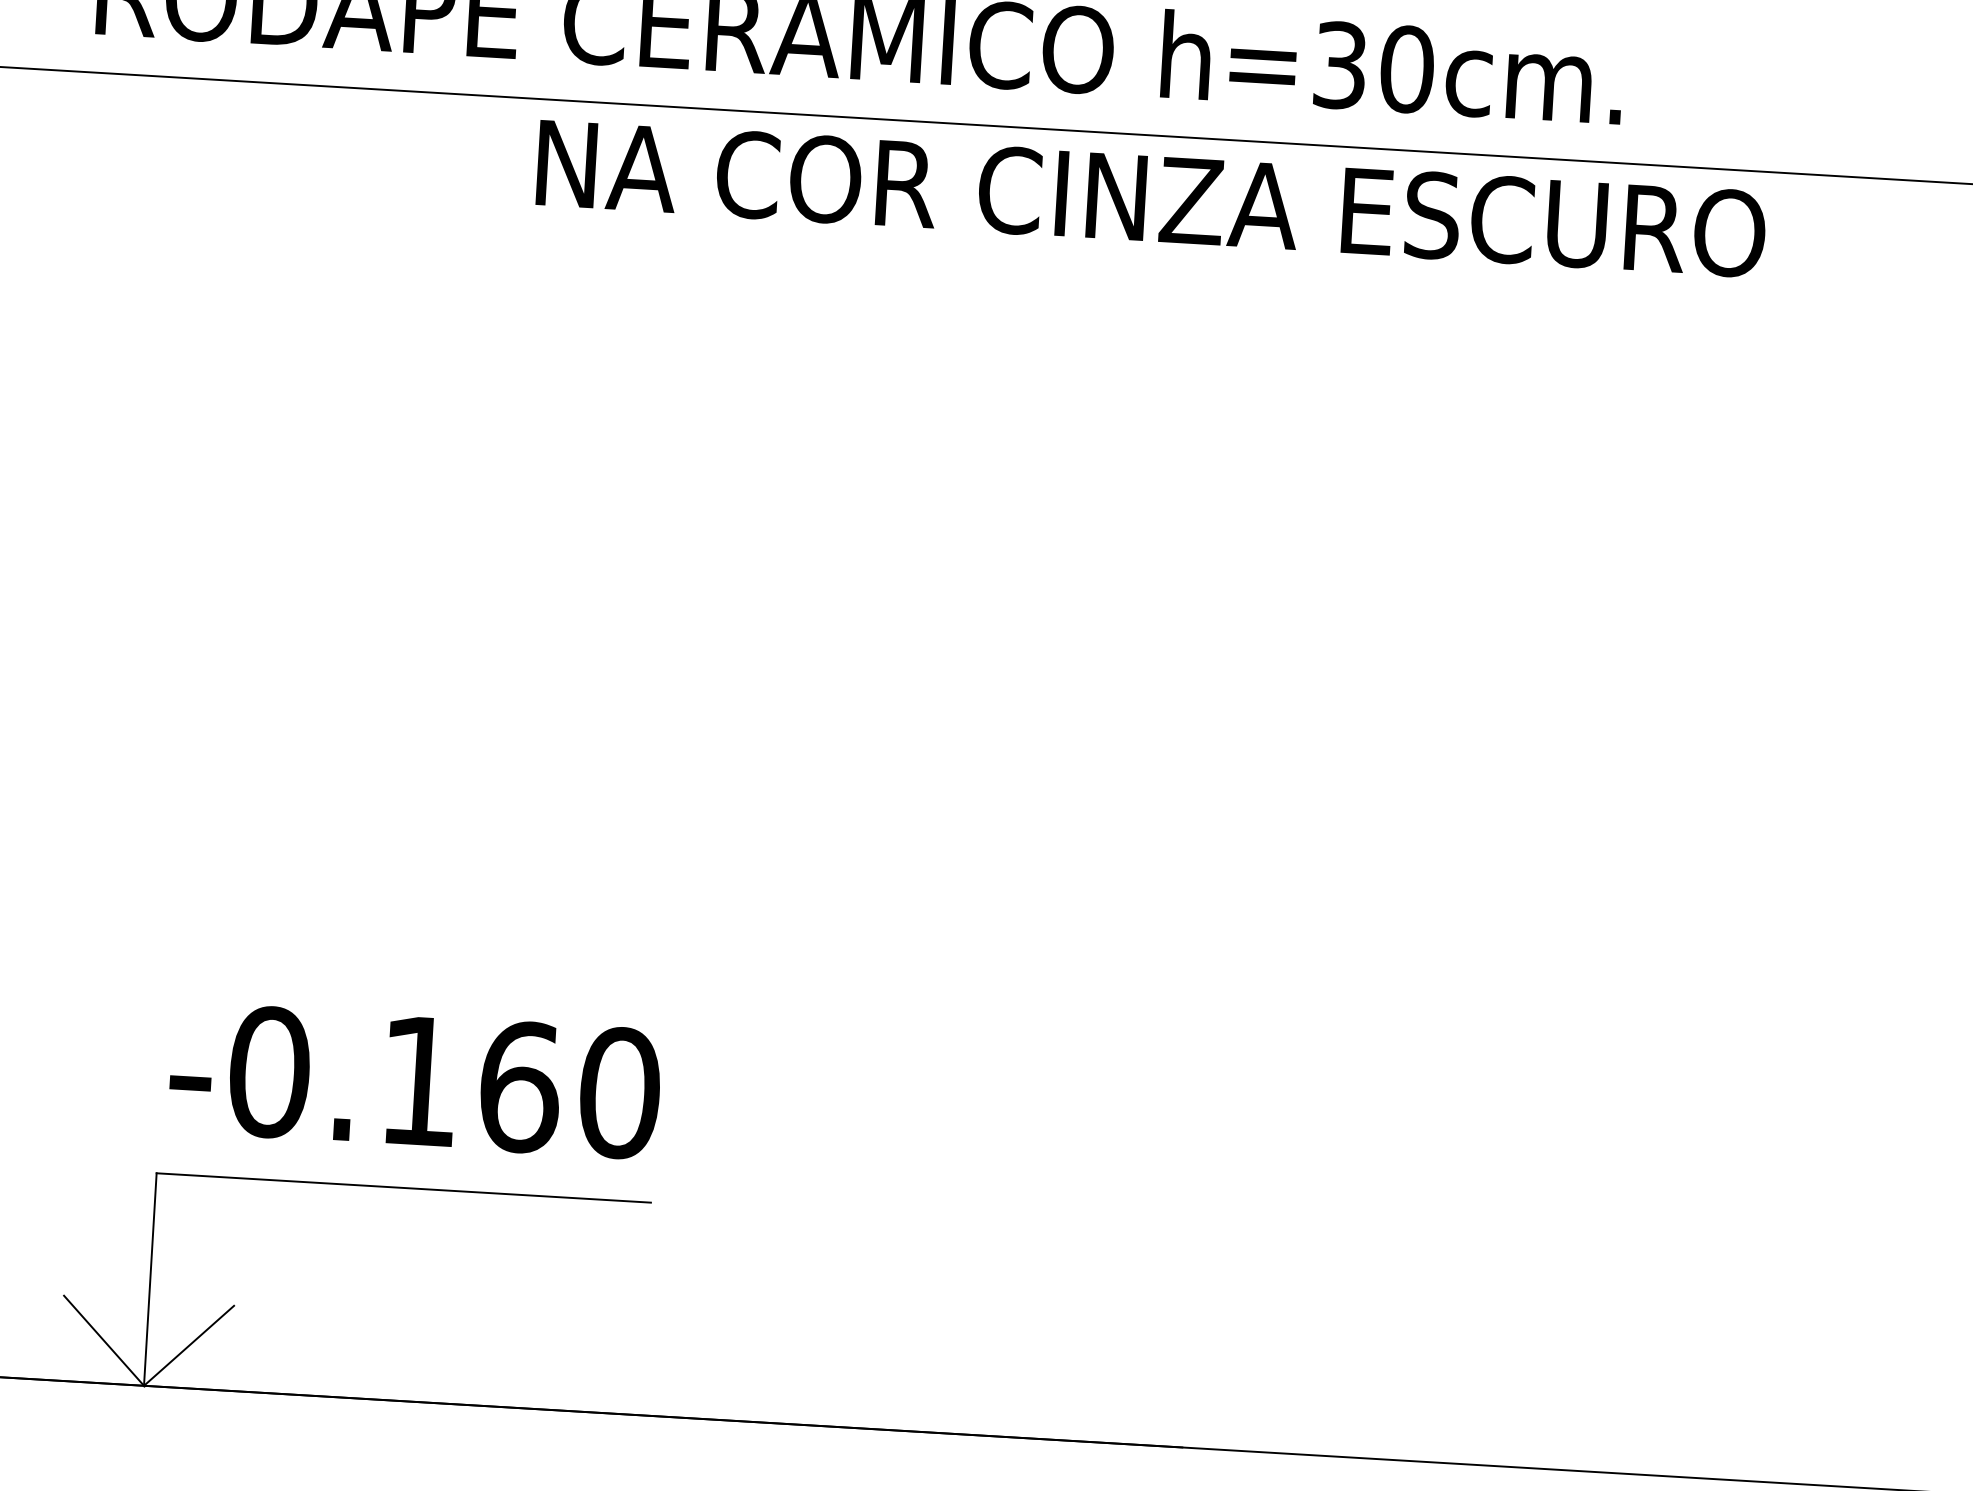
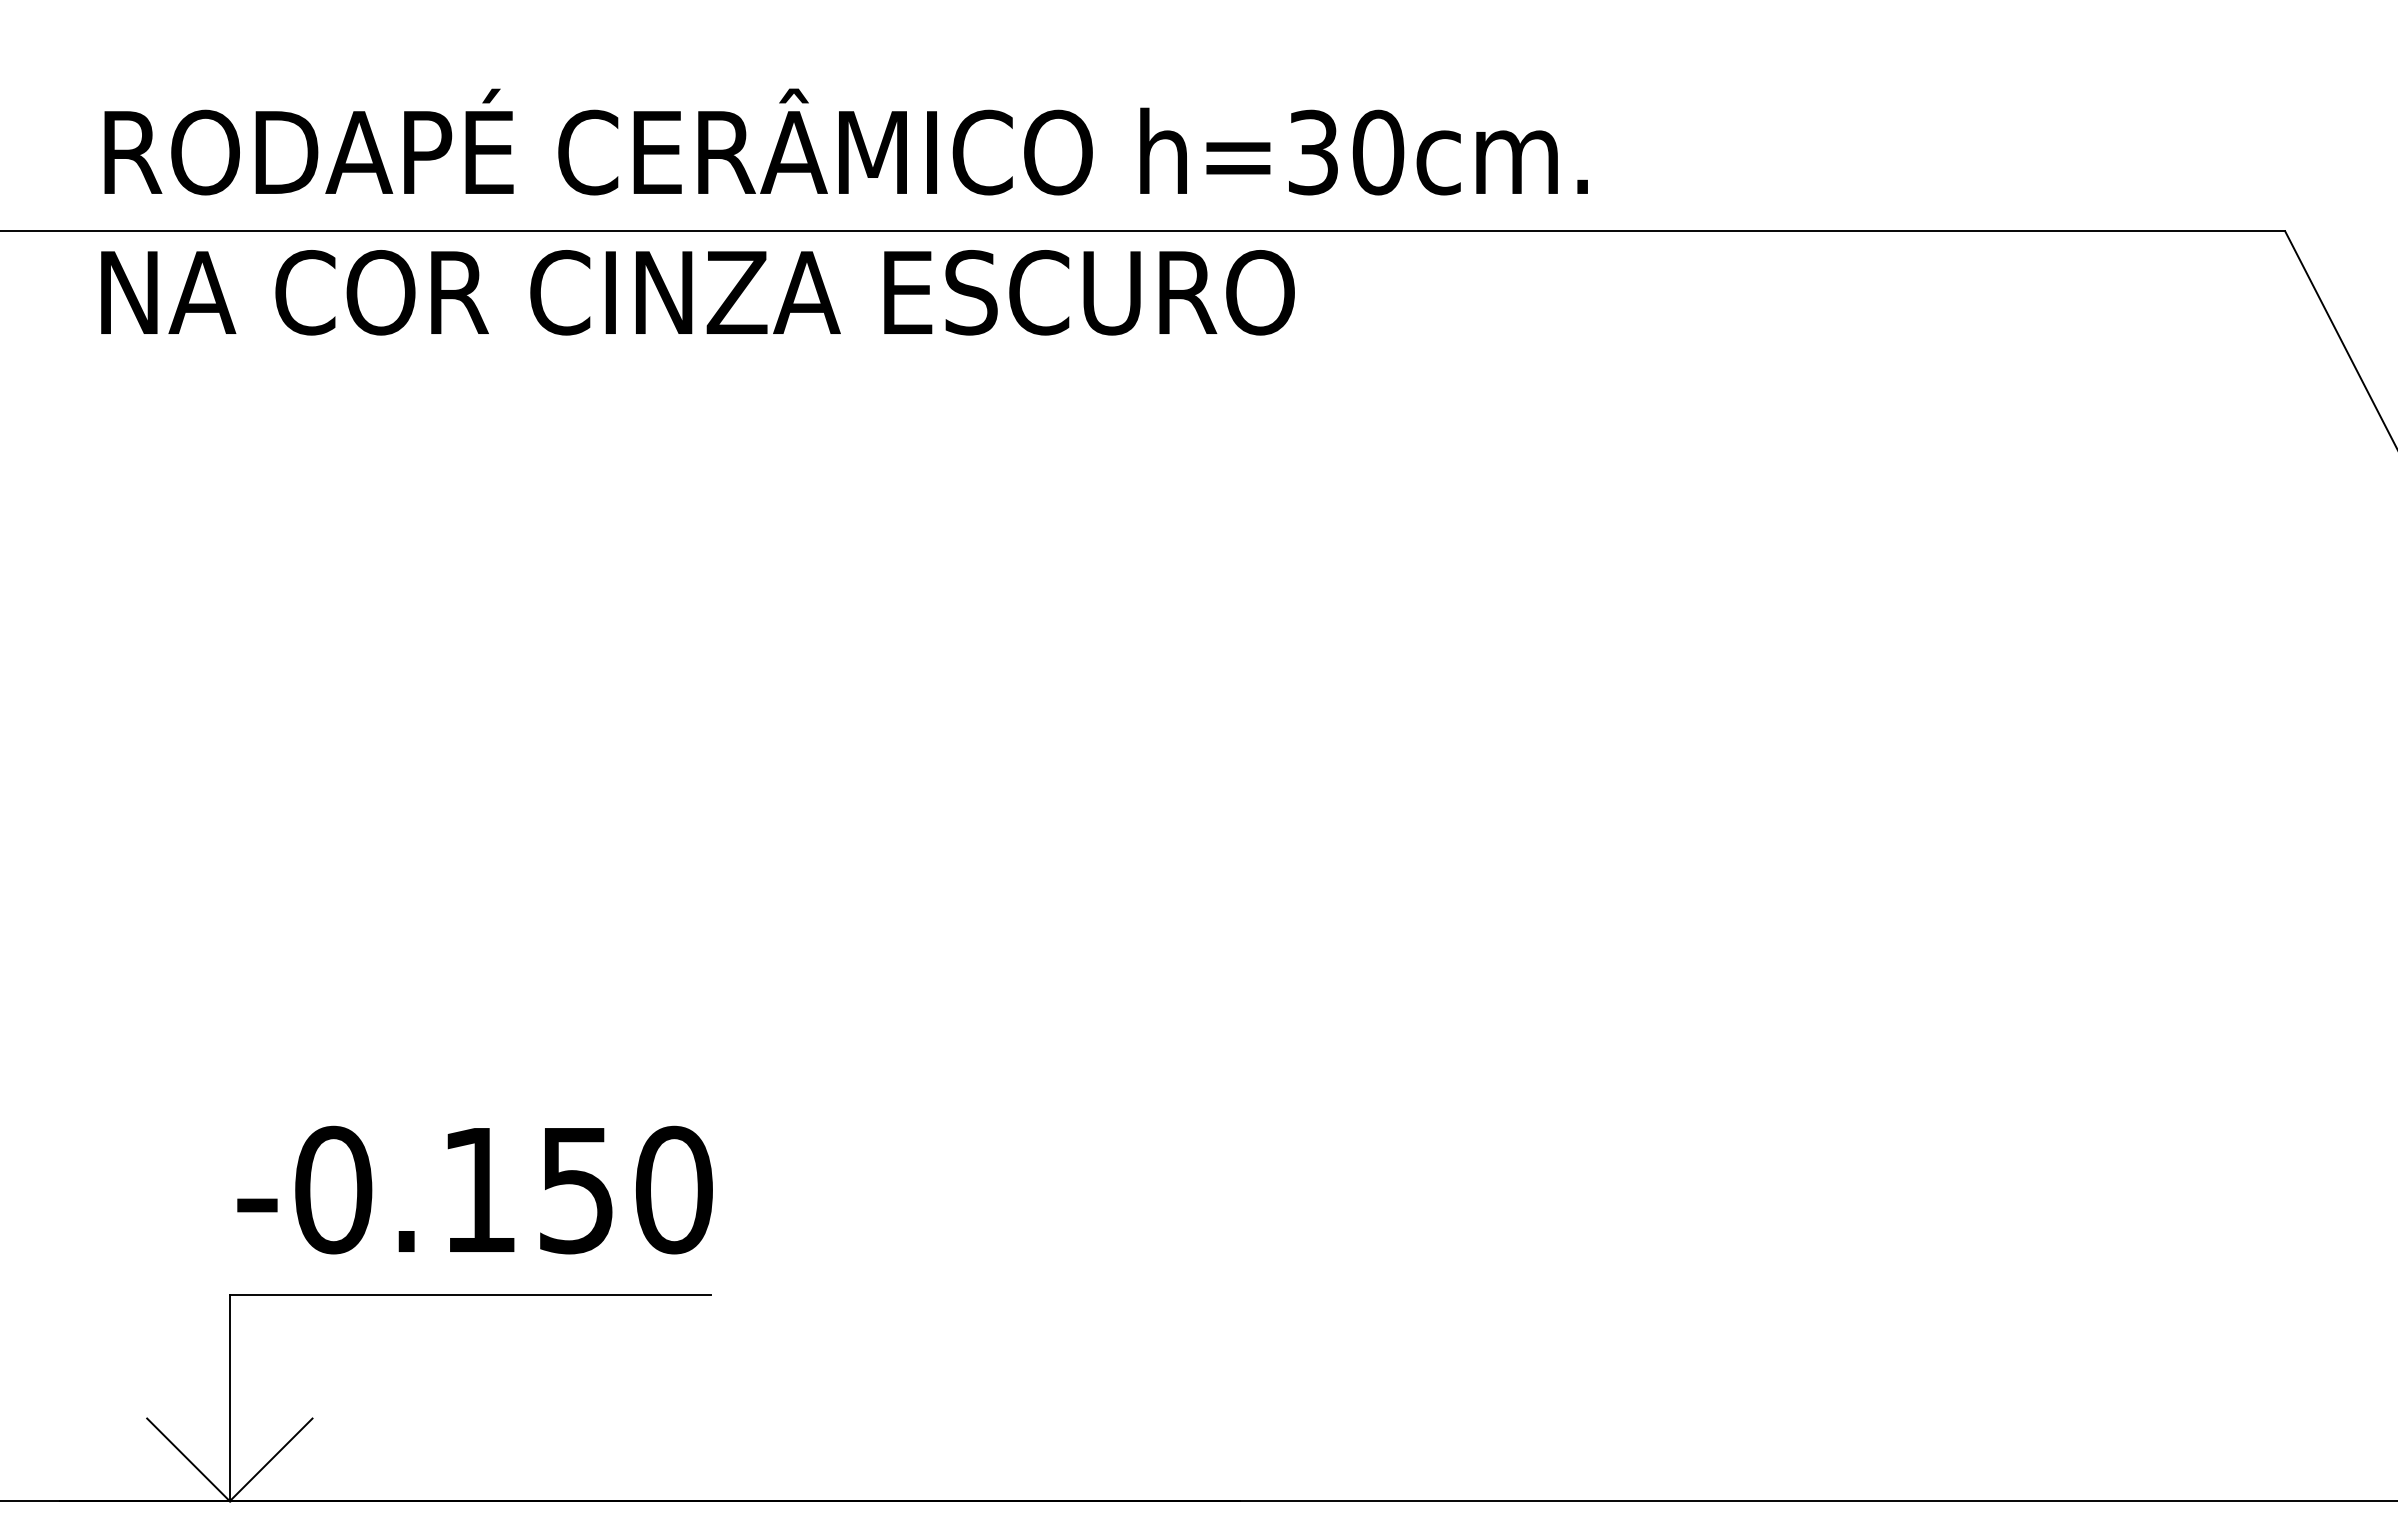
text: (1150, 198) -> (697, 292), moved
text: (520, 1086) -> (577, 1189), -0.160 -> -0.150

